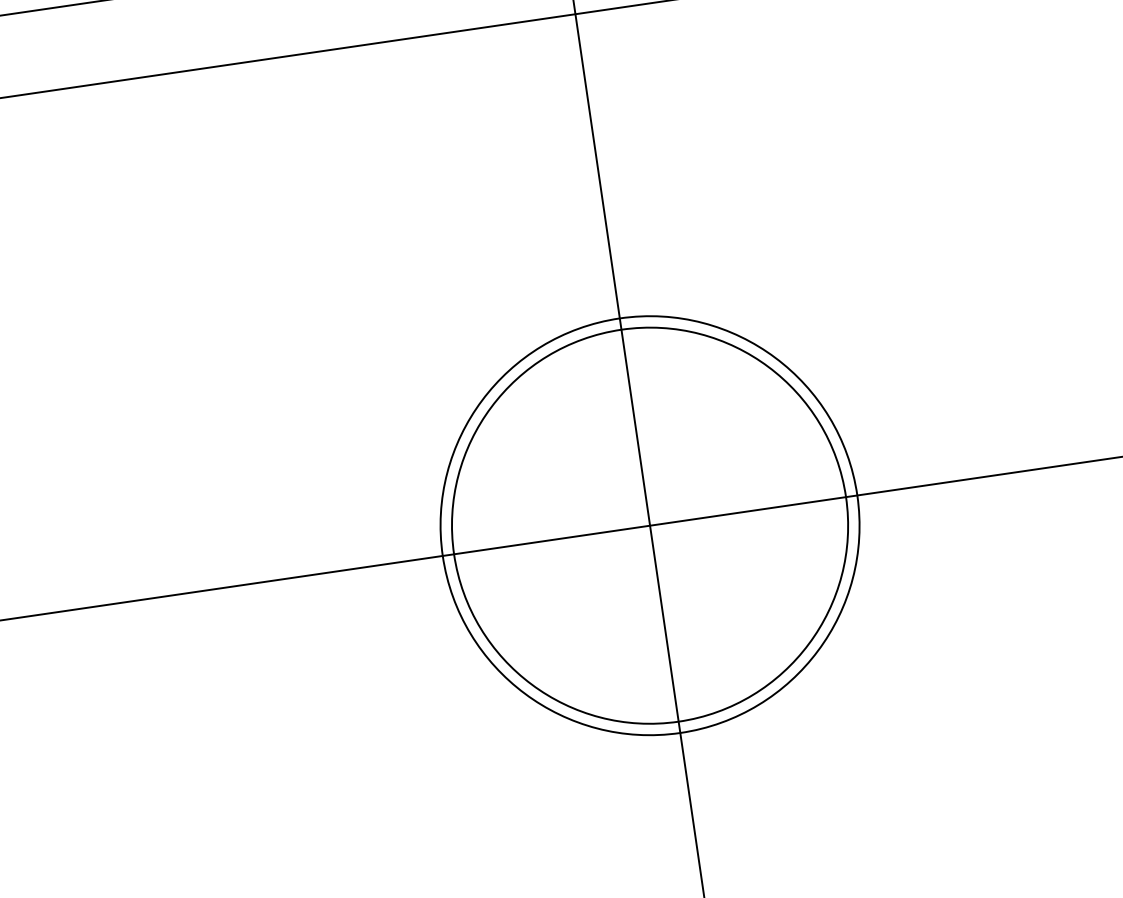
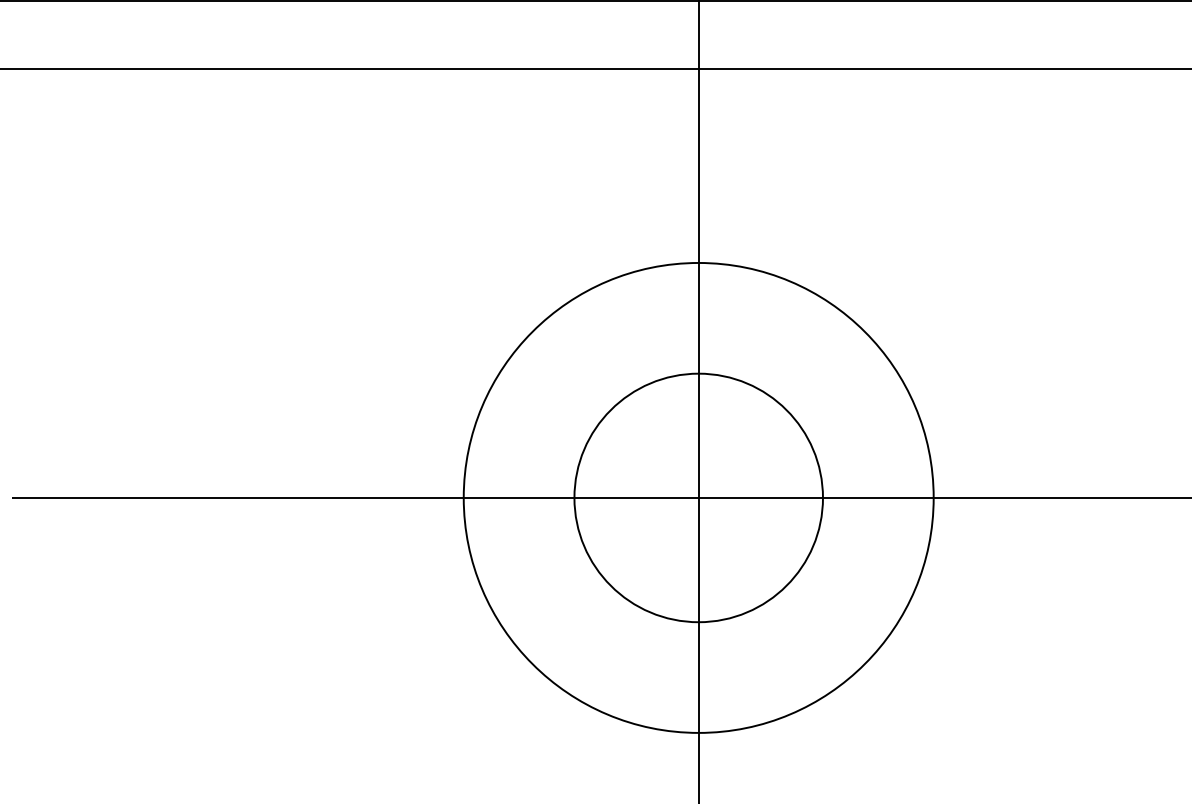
circle: (649, 525) -> (698, 497), size x0.71
circle: (649, 525) -> (698, 497), size x1.43

